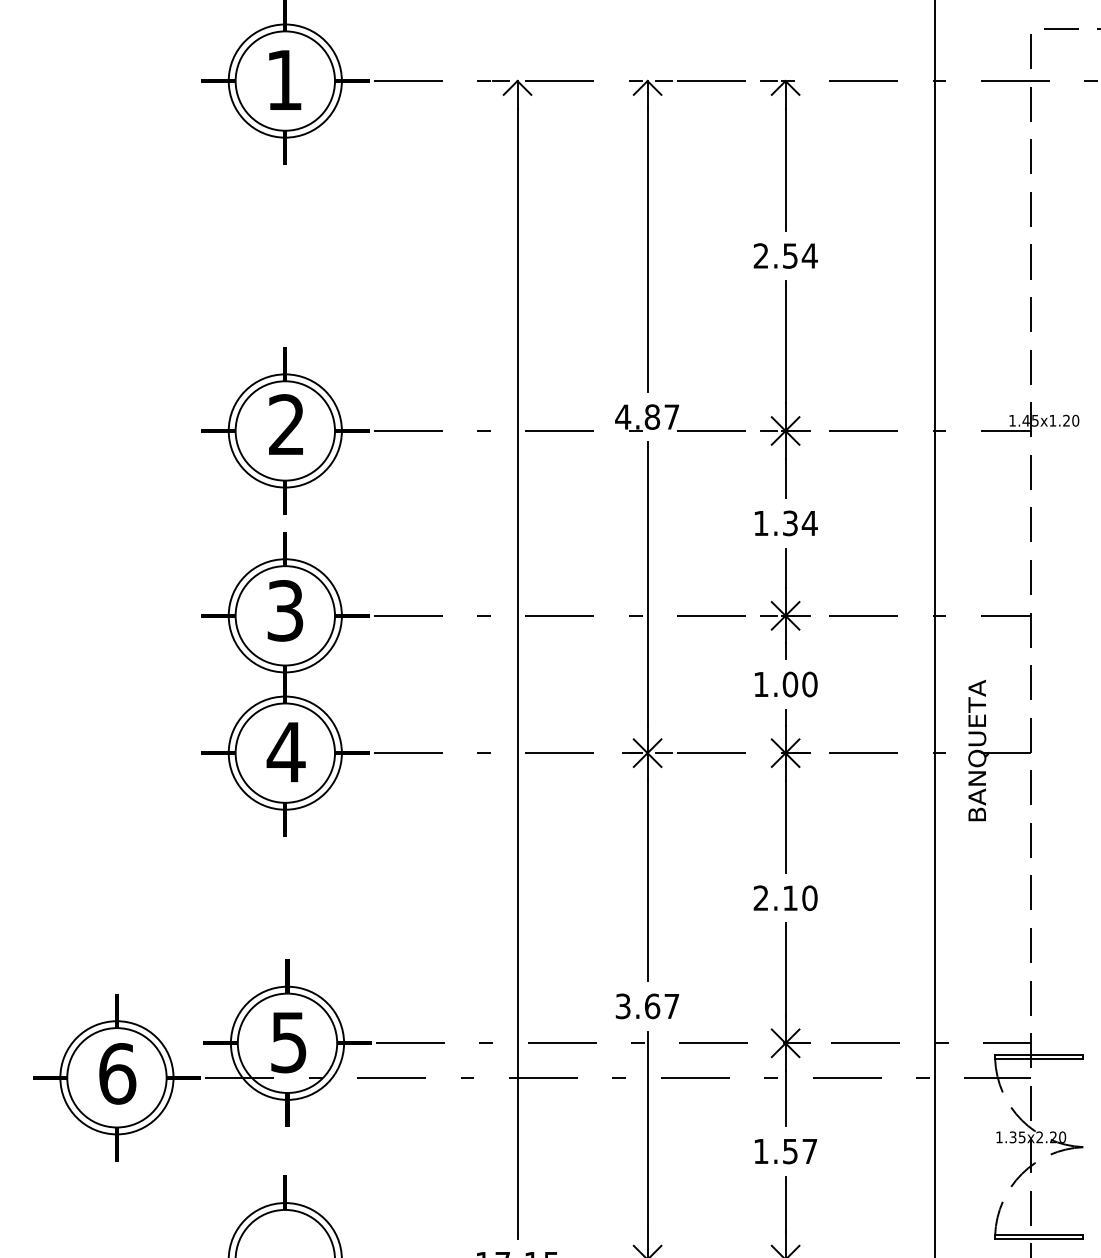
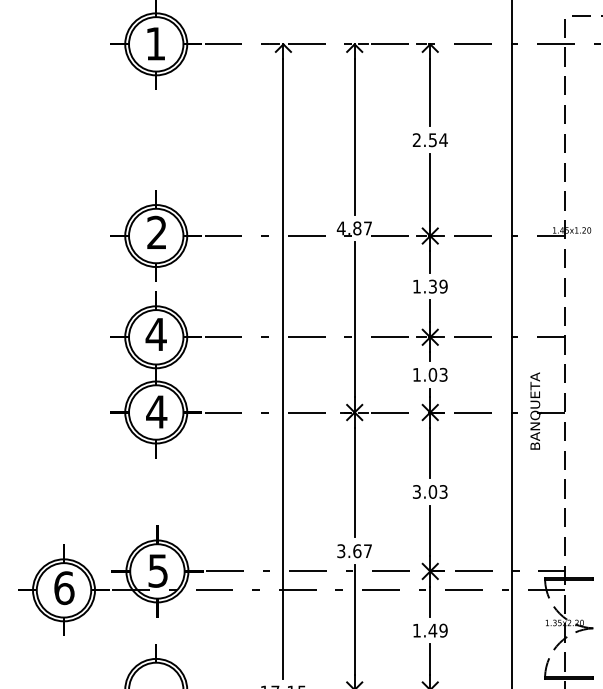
text: (809, 523) -> (443, 286), 1.34 -> 1.39
text: (283, 610) -> (155, 334), 3 -> 4
text: (809, 683) -> (443, 374), 1.00 -> 1.03
text: (786, 897) -> (430, 491), 2.10 -> 3.03
text: (798, 1151) -> (437, 630), 1.57 -> 1.49

